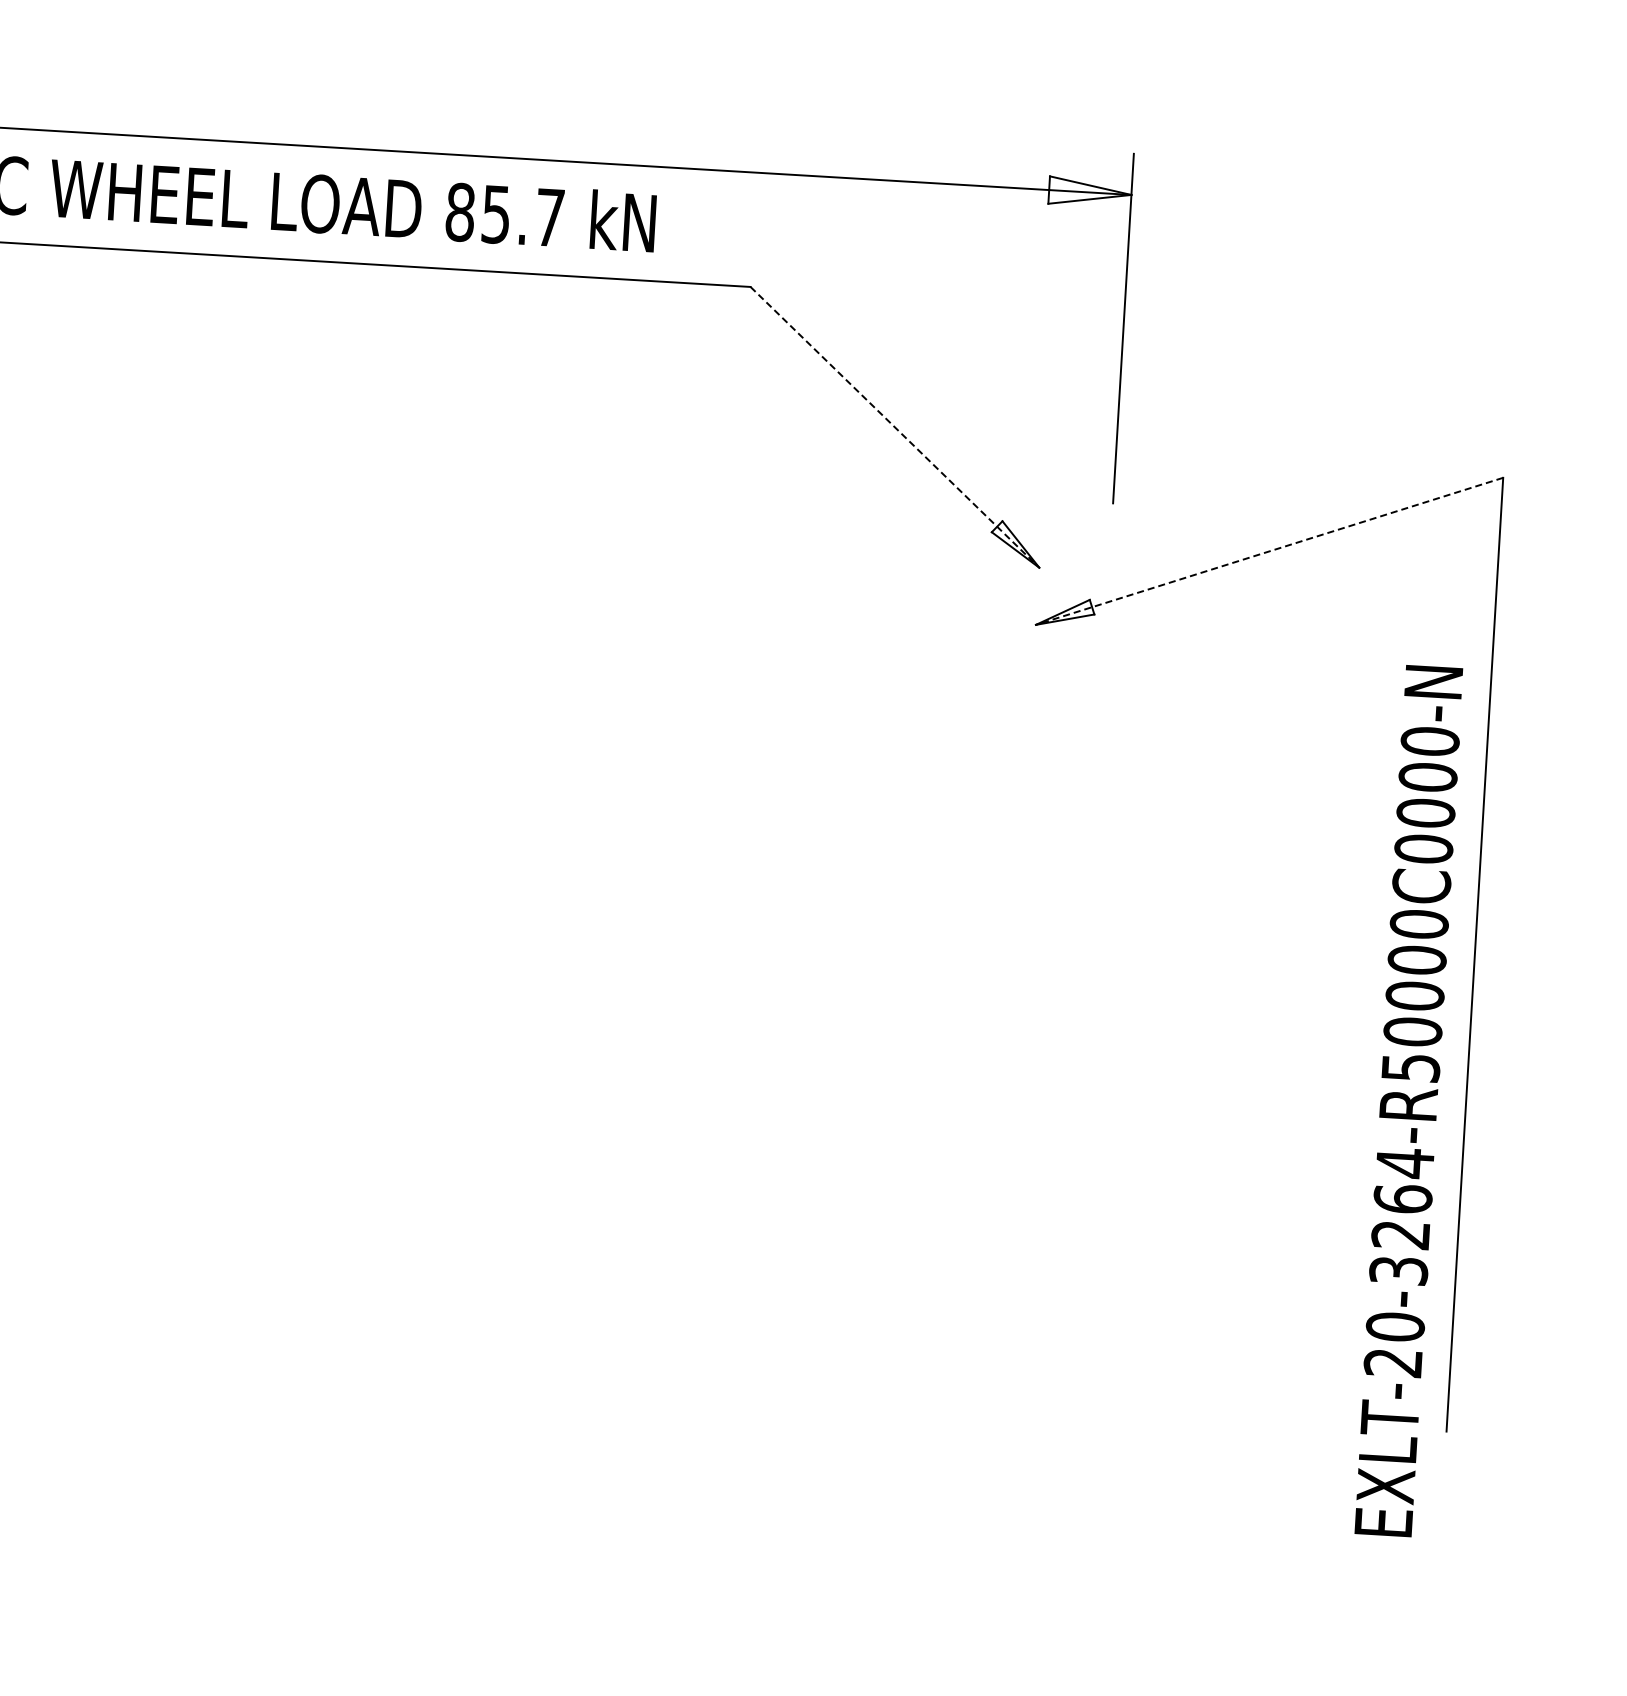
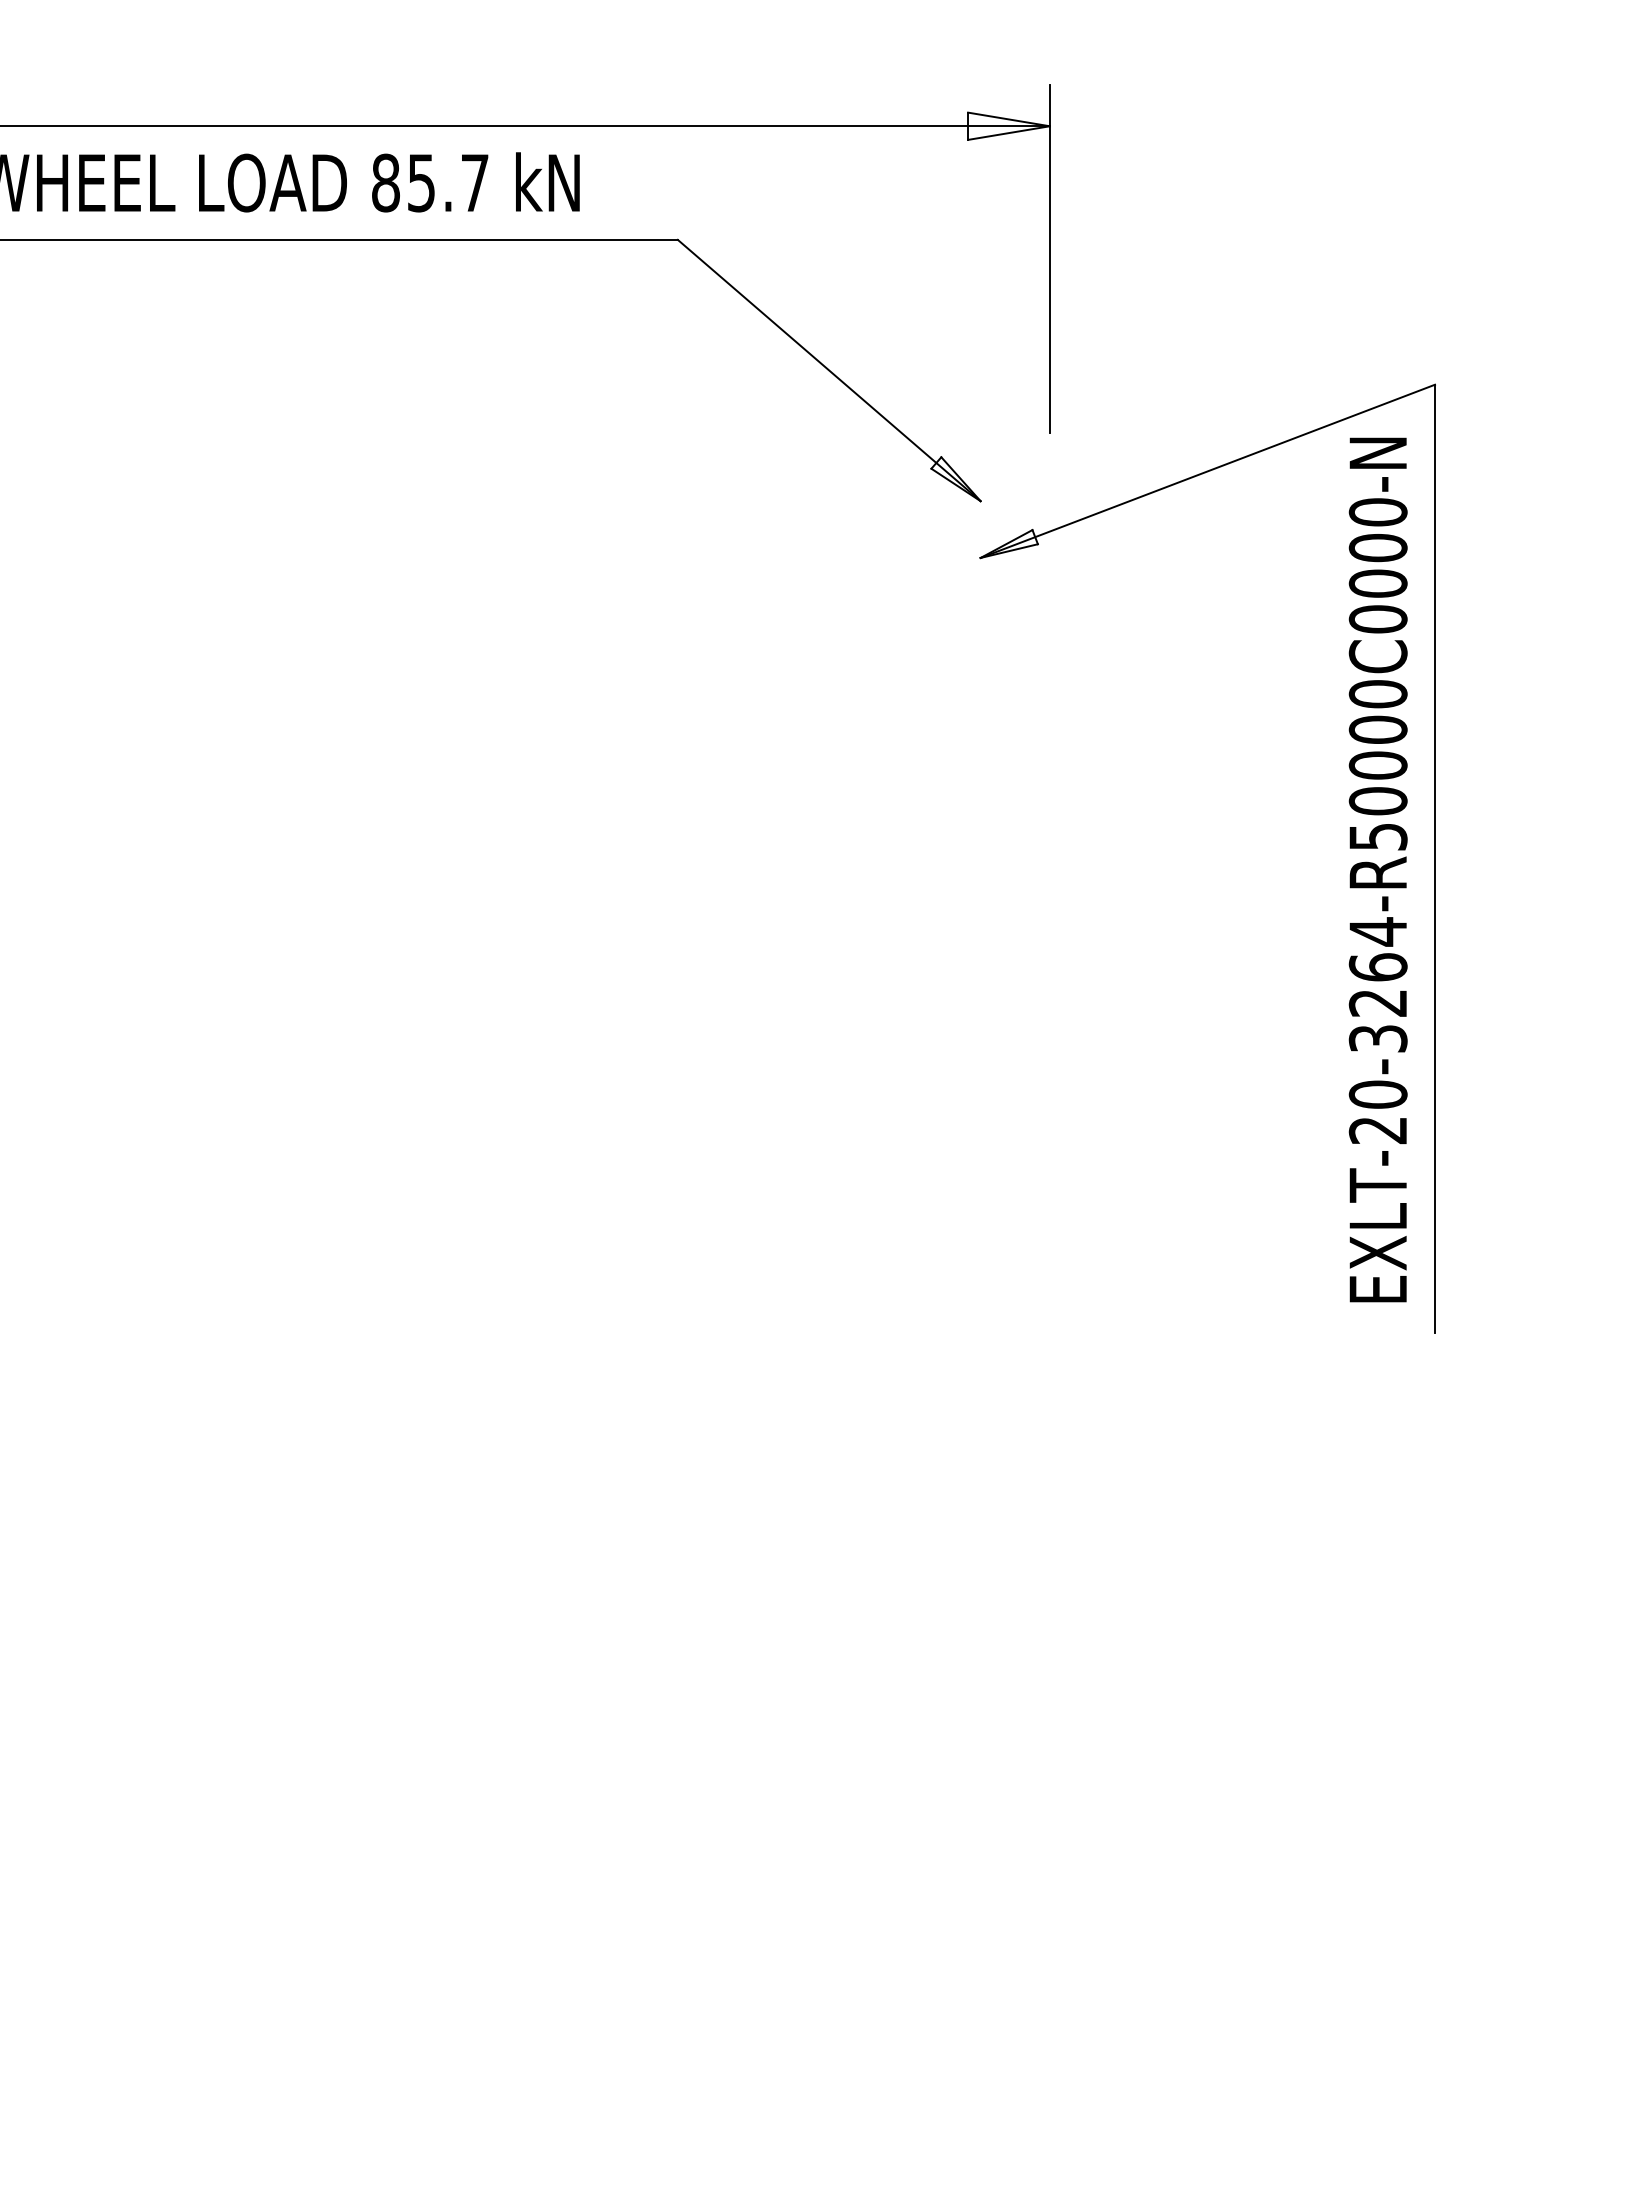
line: (895, 427) -> (829, 370), dashed -> solid
line: (1269, 551) -> (1207, 471), dashed -> solid
text: (1408, 1100) -> (1377, 869), moved

